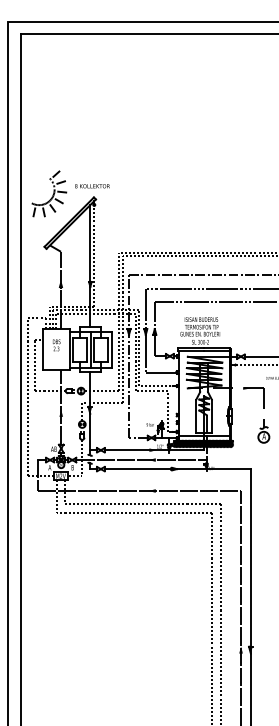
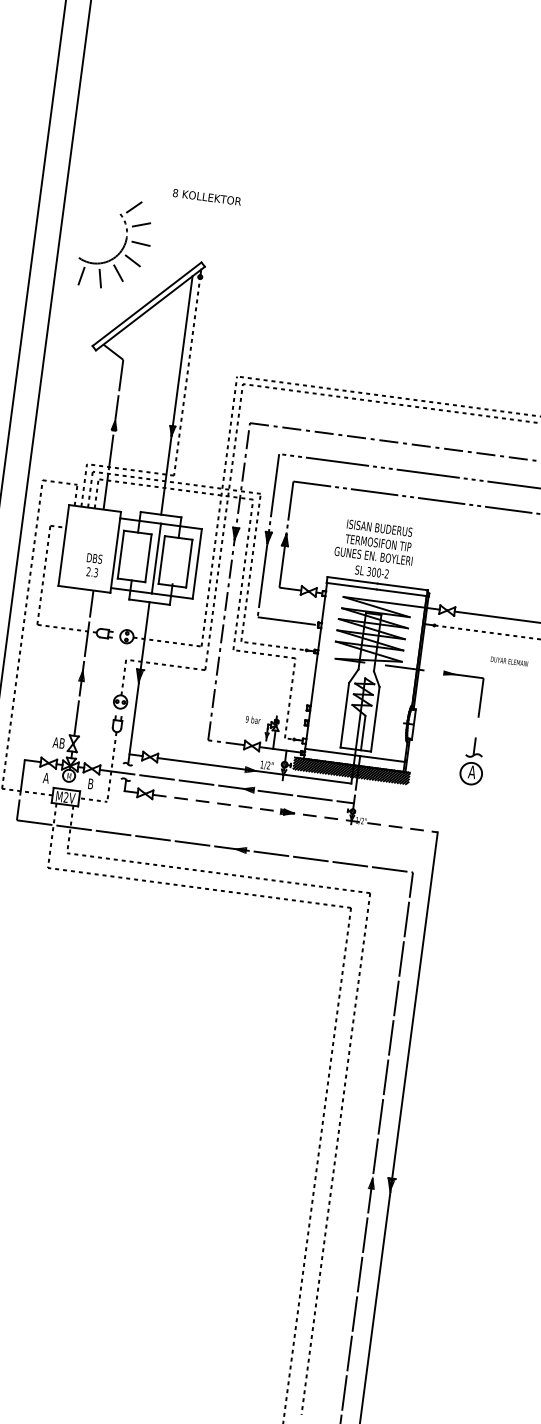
text: (92, 186) -> (207, 197), moved
text: (56, 345) -> (93, 565), moved
line: (178, 469) -> (296, 814), solid -> dashed

